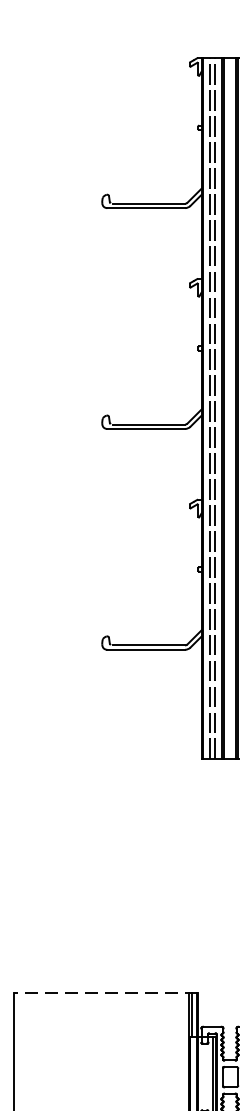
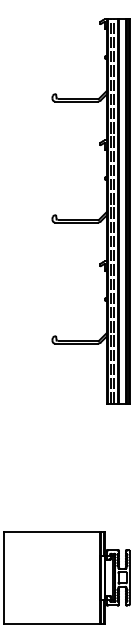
line: (105, 994) -> (54, 532), dashed -> solid

